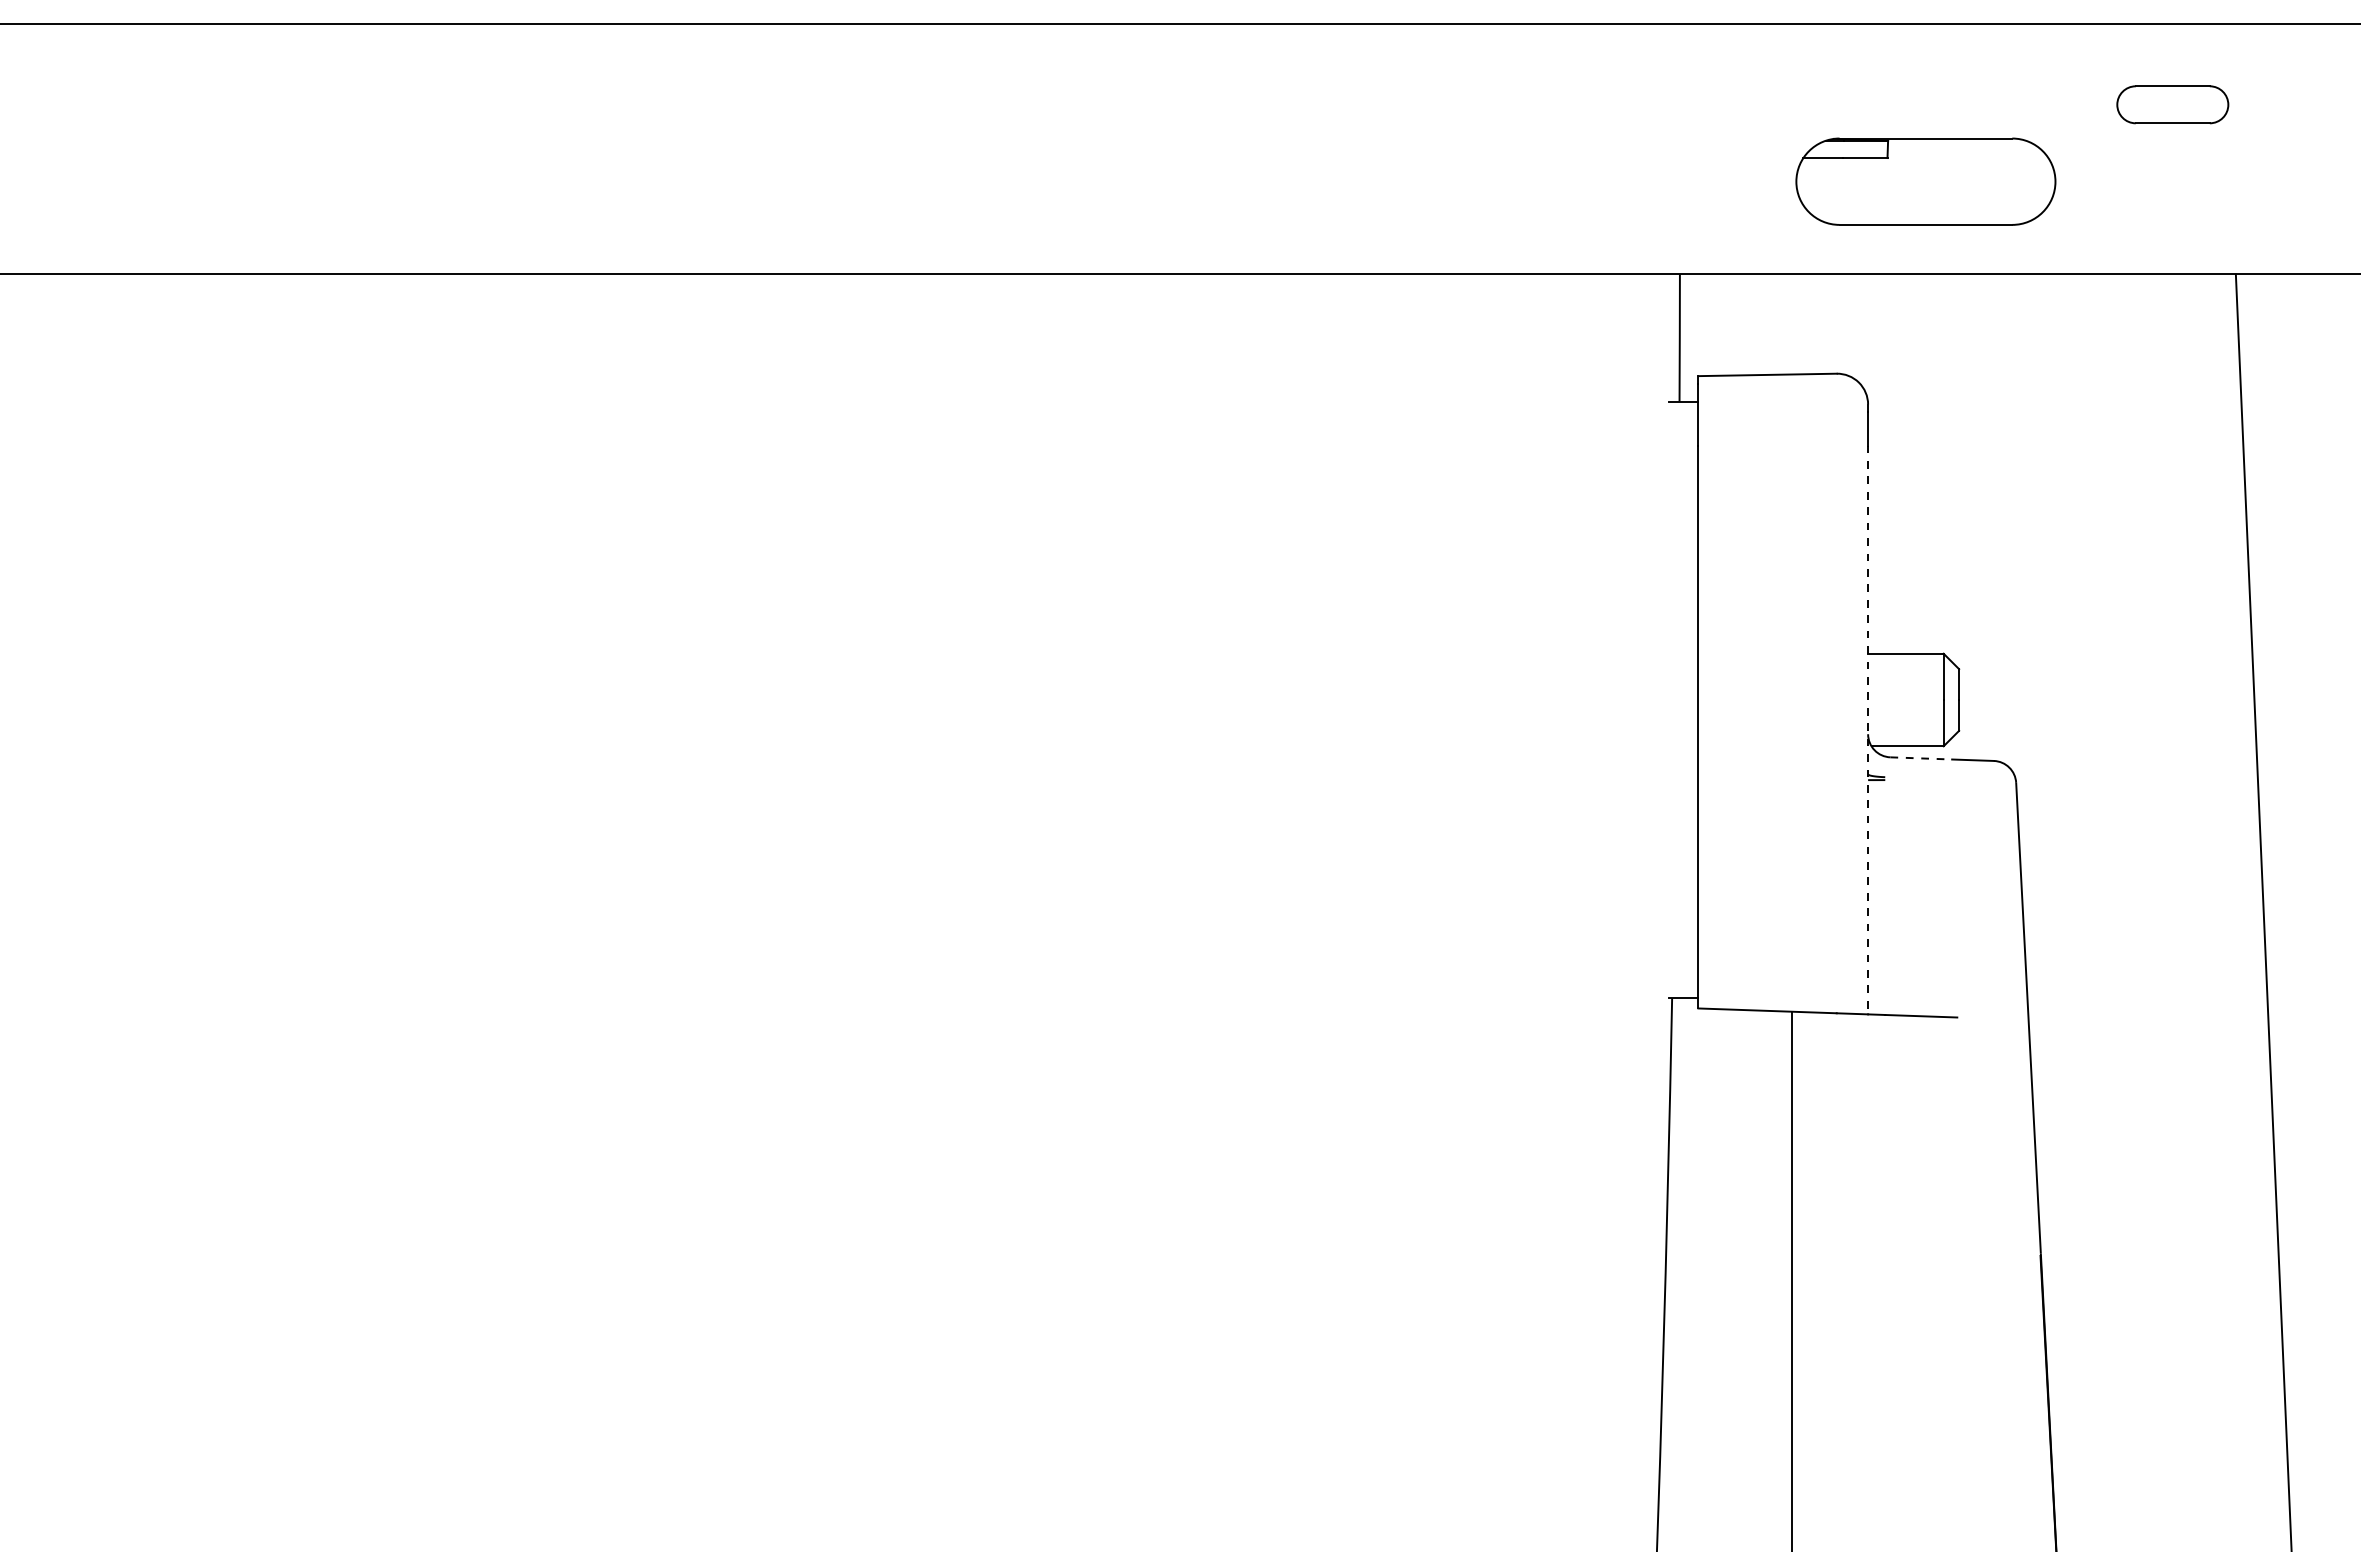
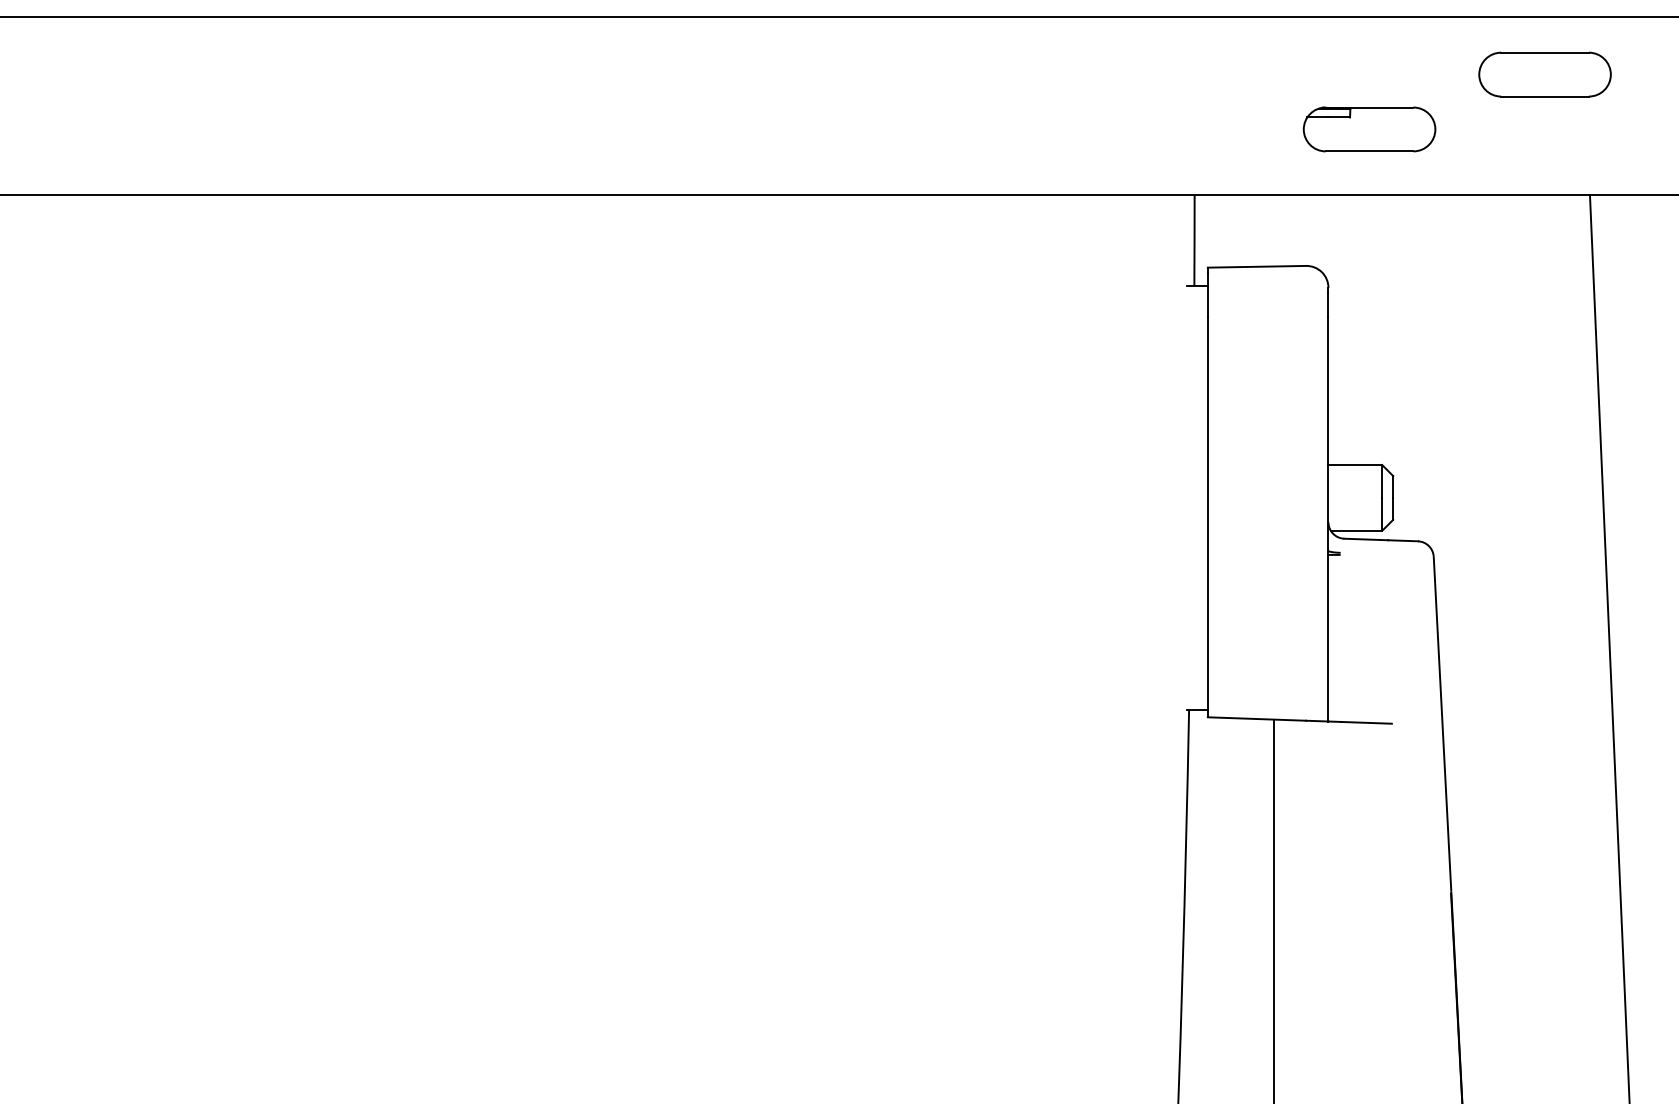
part: (2172, 104) -> (1544, 74), size x1.67
part: (1925, 181) -> (1369, 129), size x0.71
line: (1868, 730) -> (1328, 519), dashed -> solid
line: (1921, 758) -> (1366, 539), dashed -> solid

